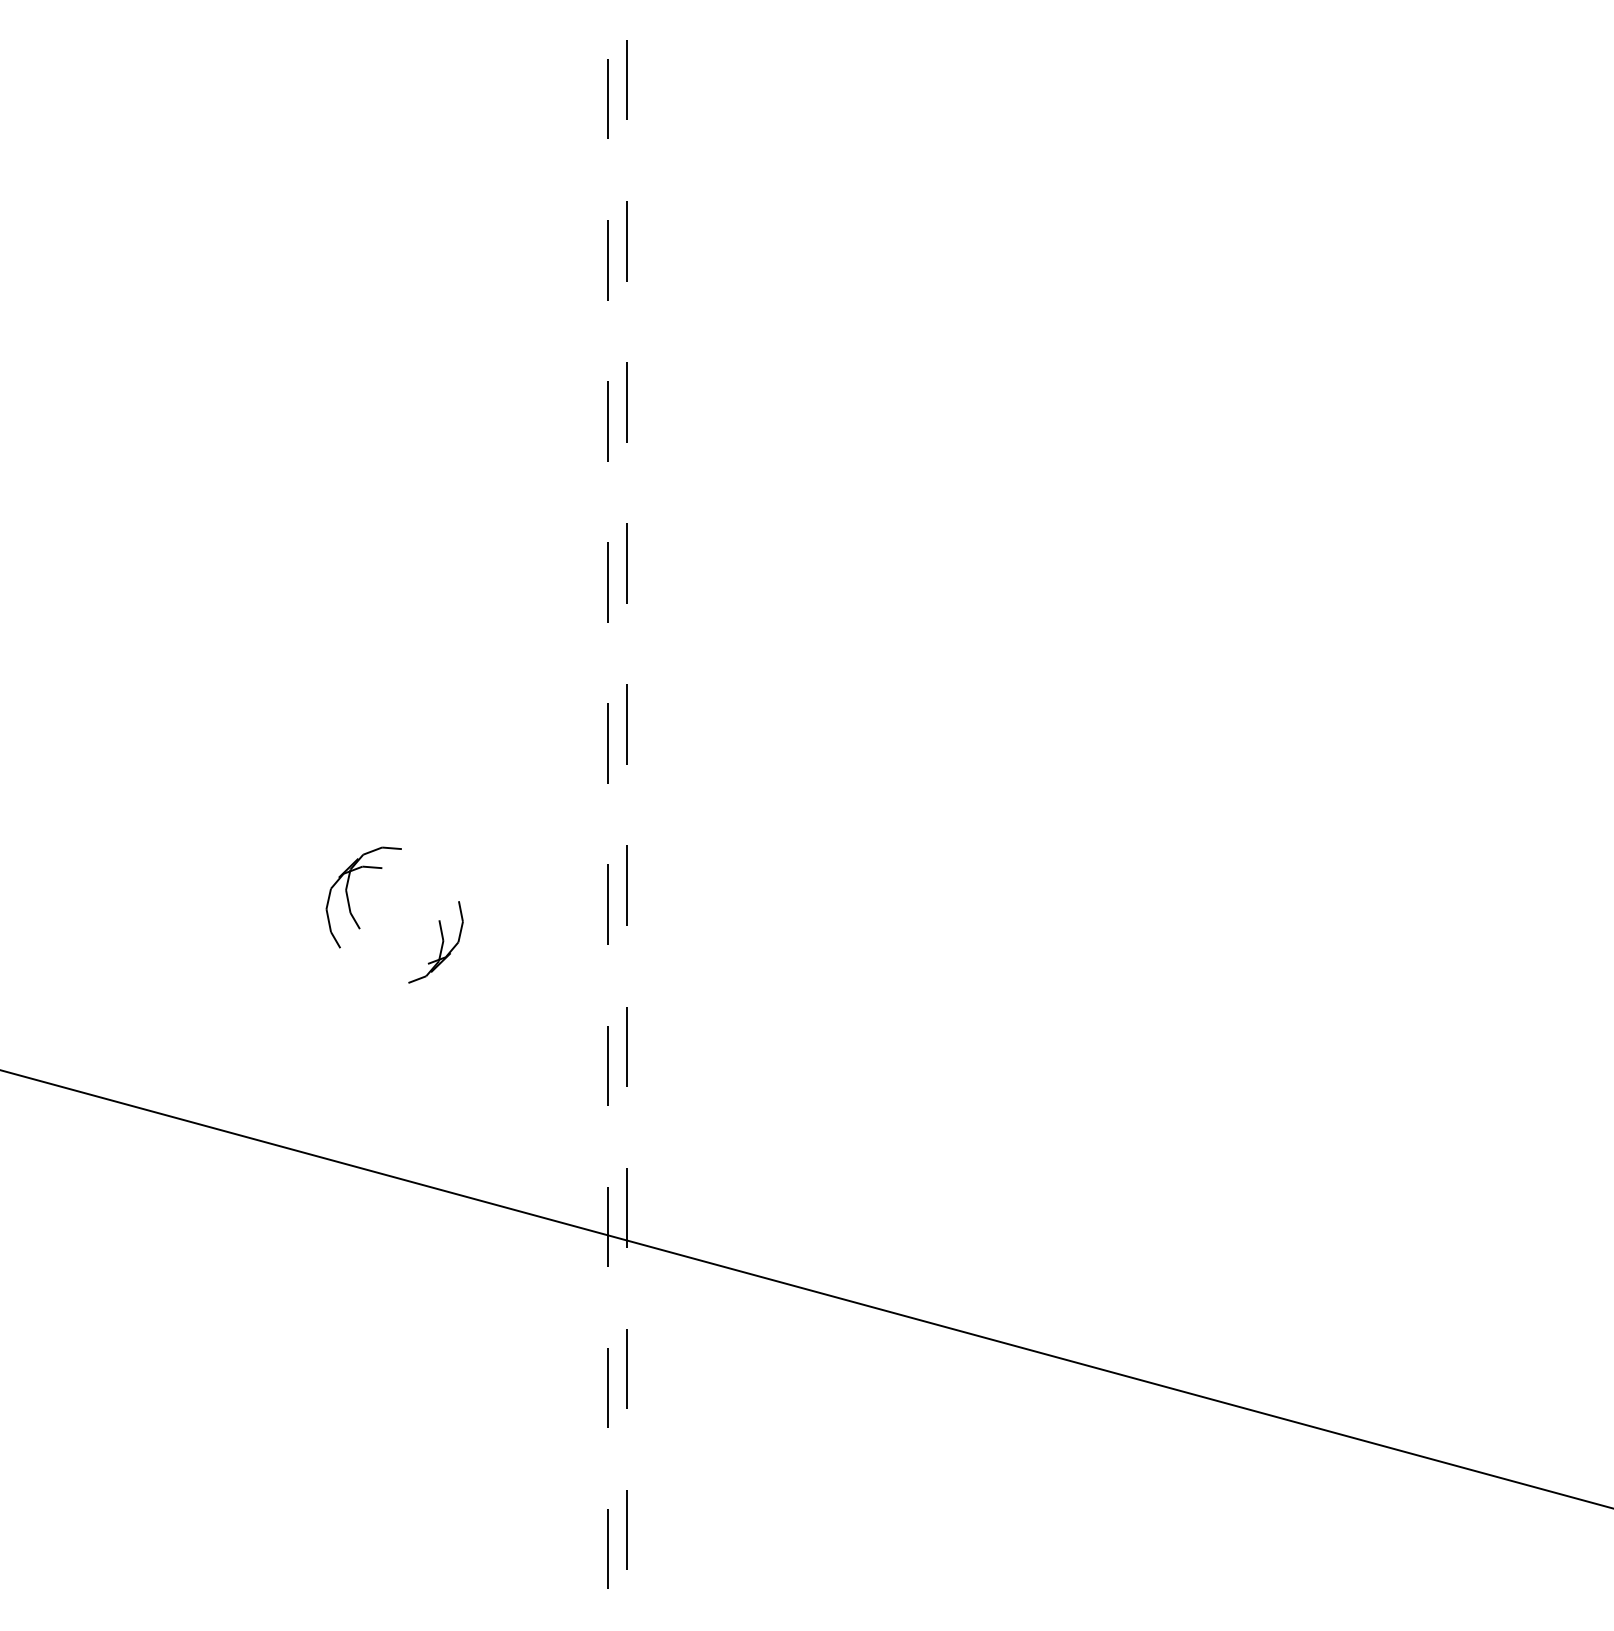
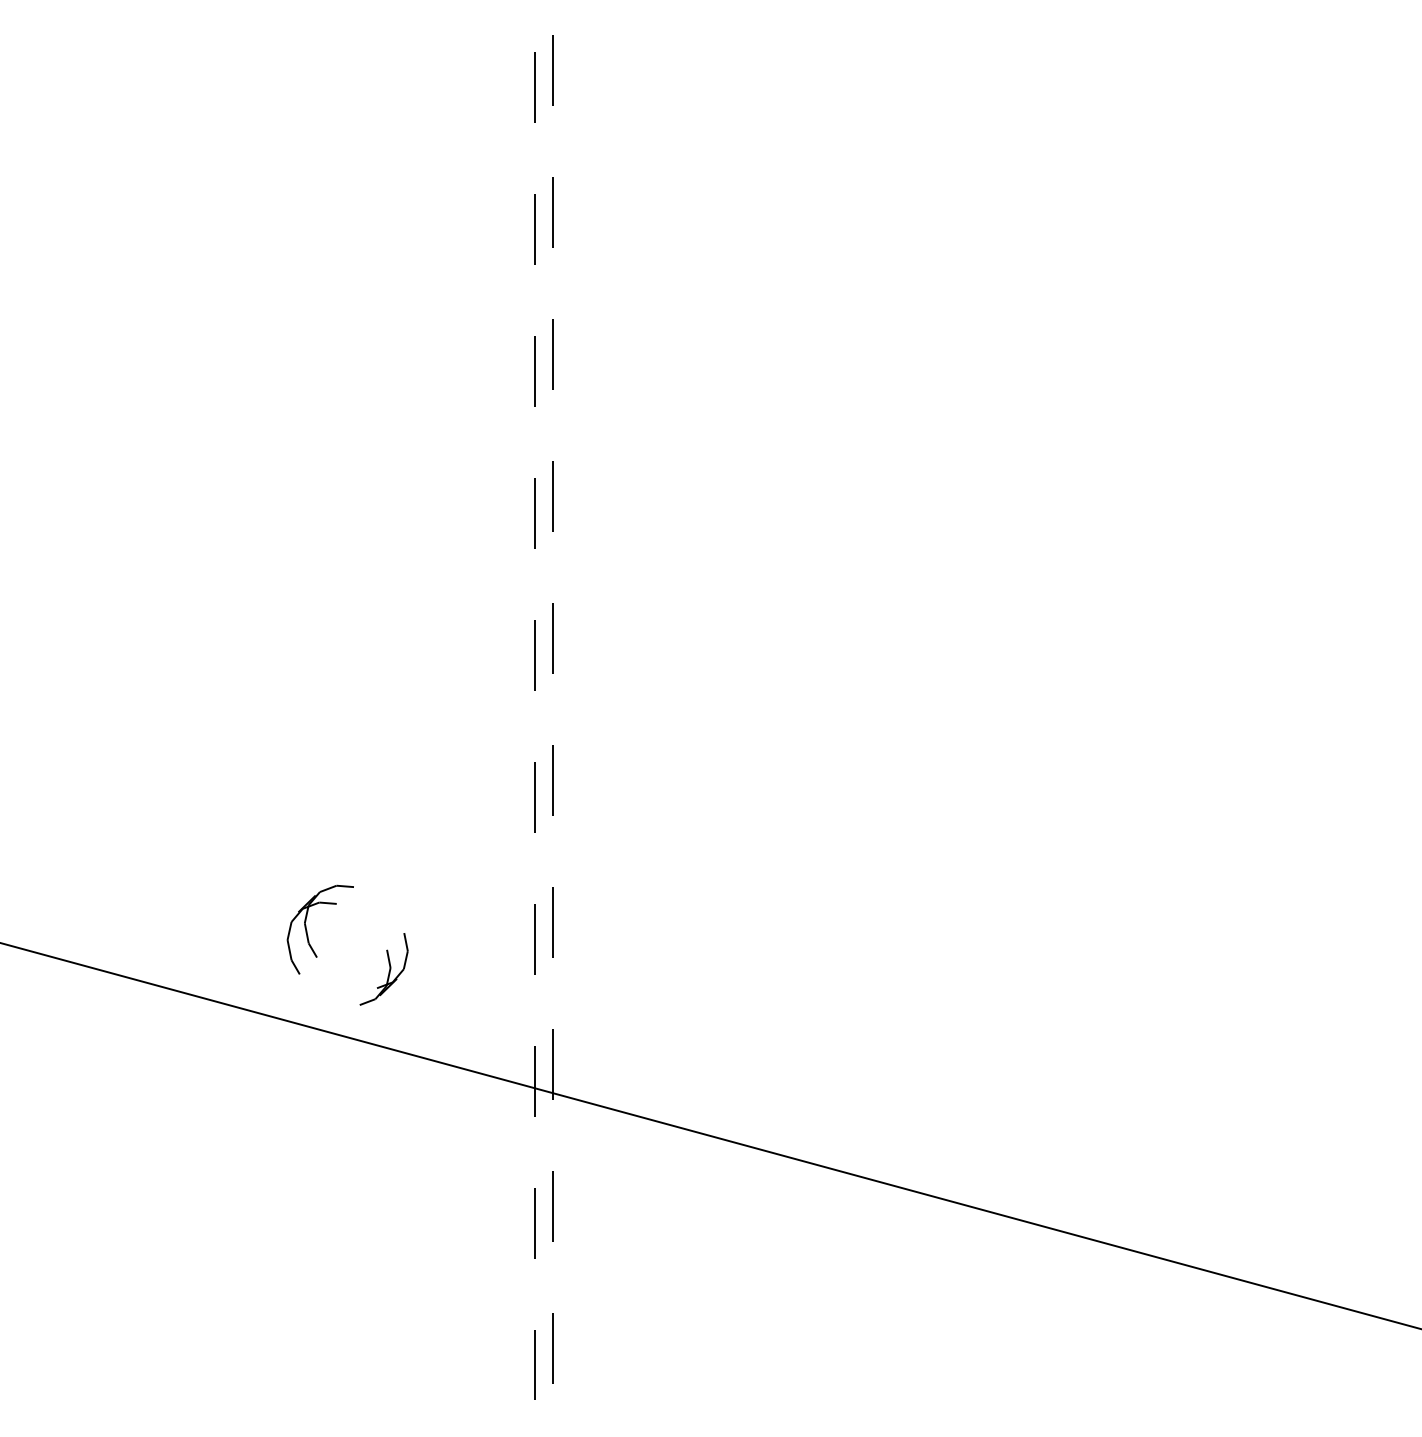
part: (360, 927) -> (317, 956), moved

